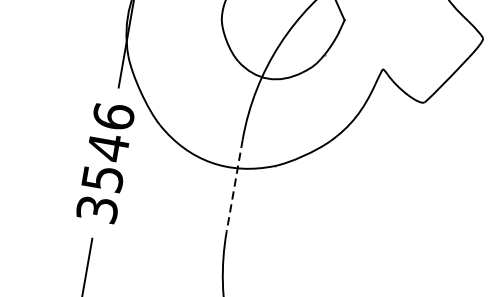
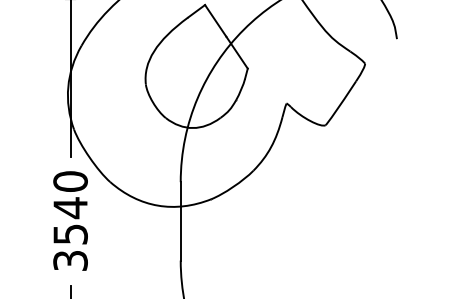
text: (113, 116) -> (70, 181), 3546 -> 3540
line: (234, 185) -> (180, 221), dashed -> solid

